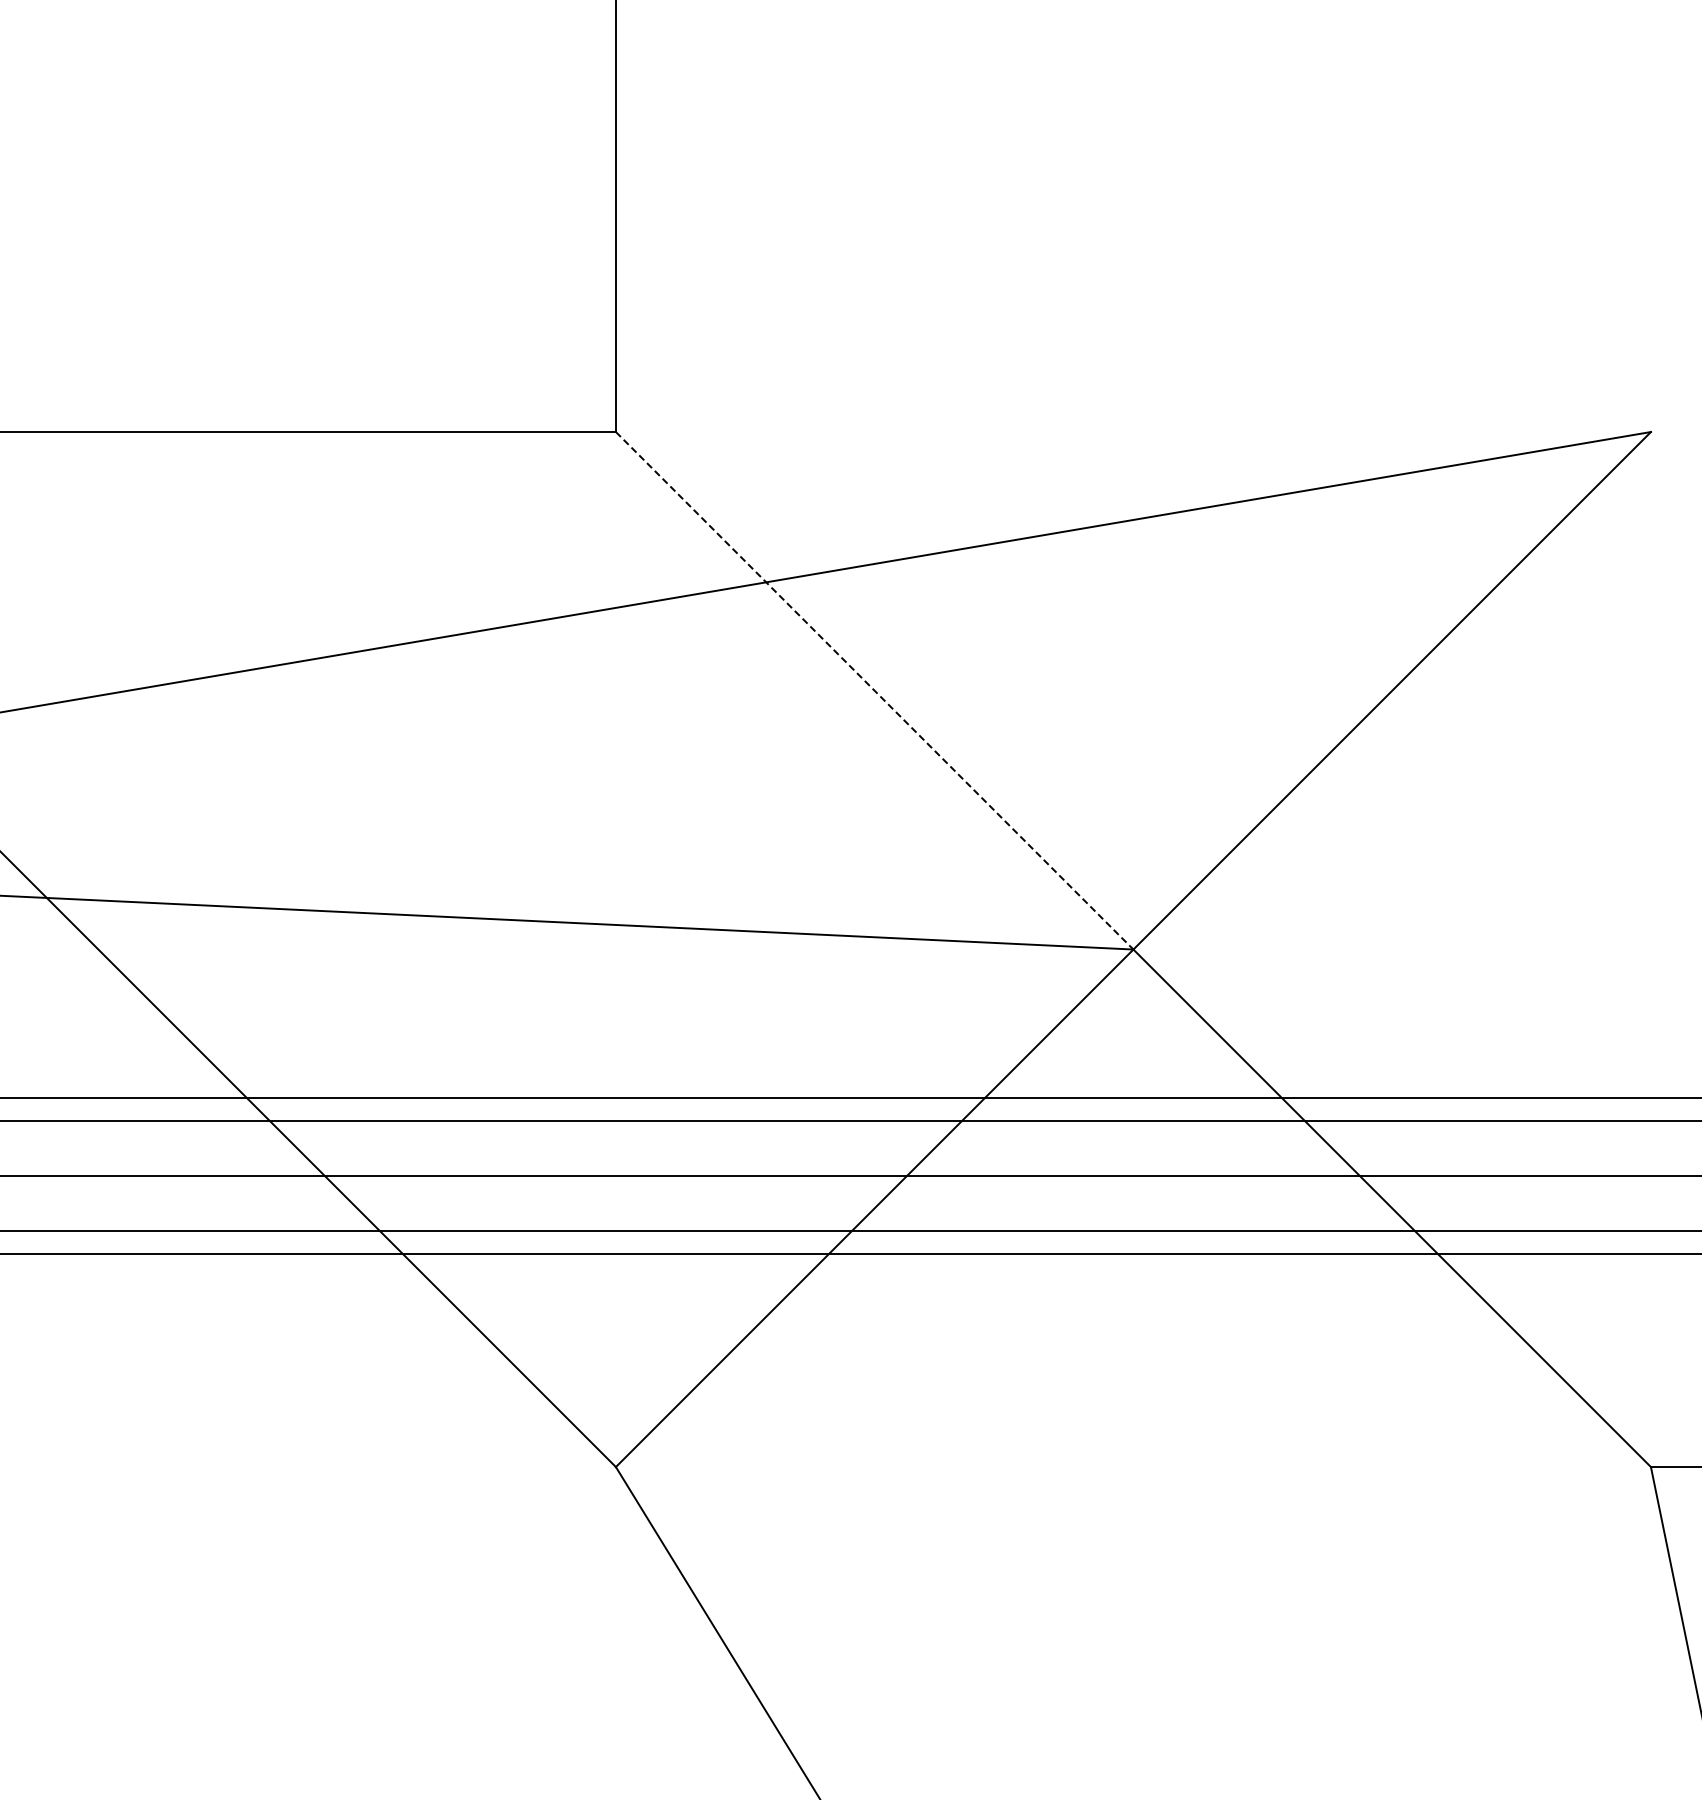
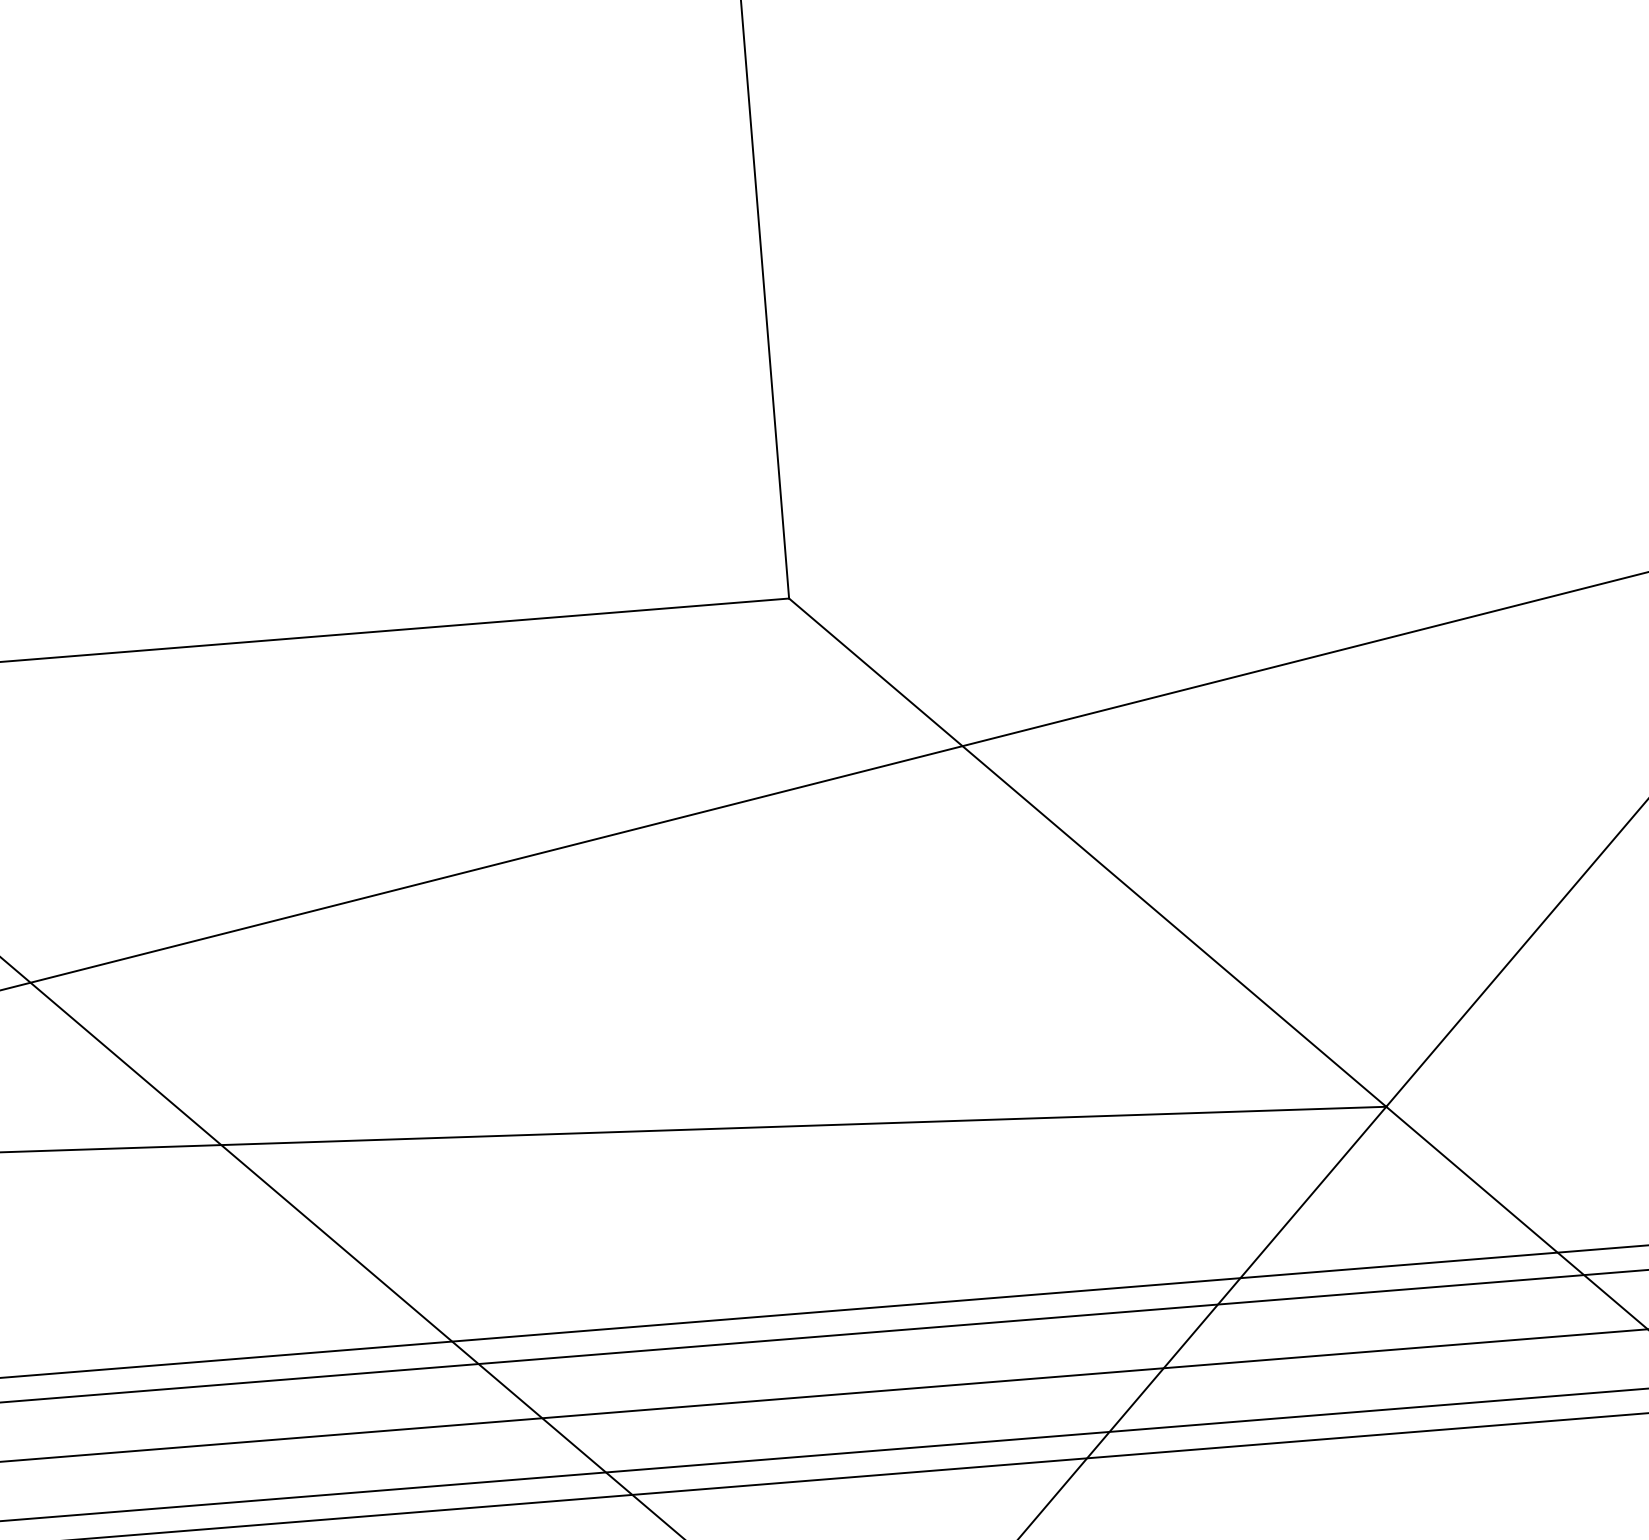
line: (874, 690) -> (1087, 852), dashed -> solid

